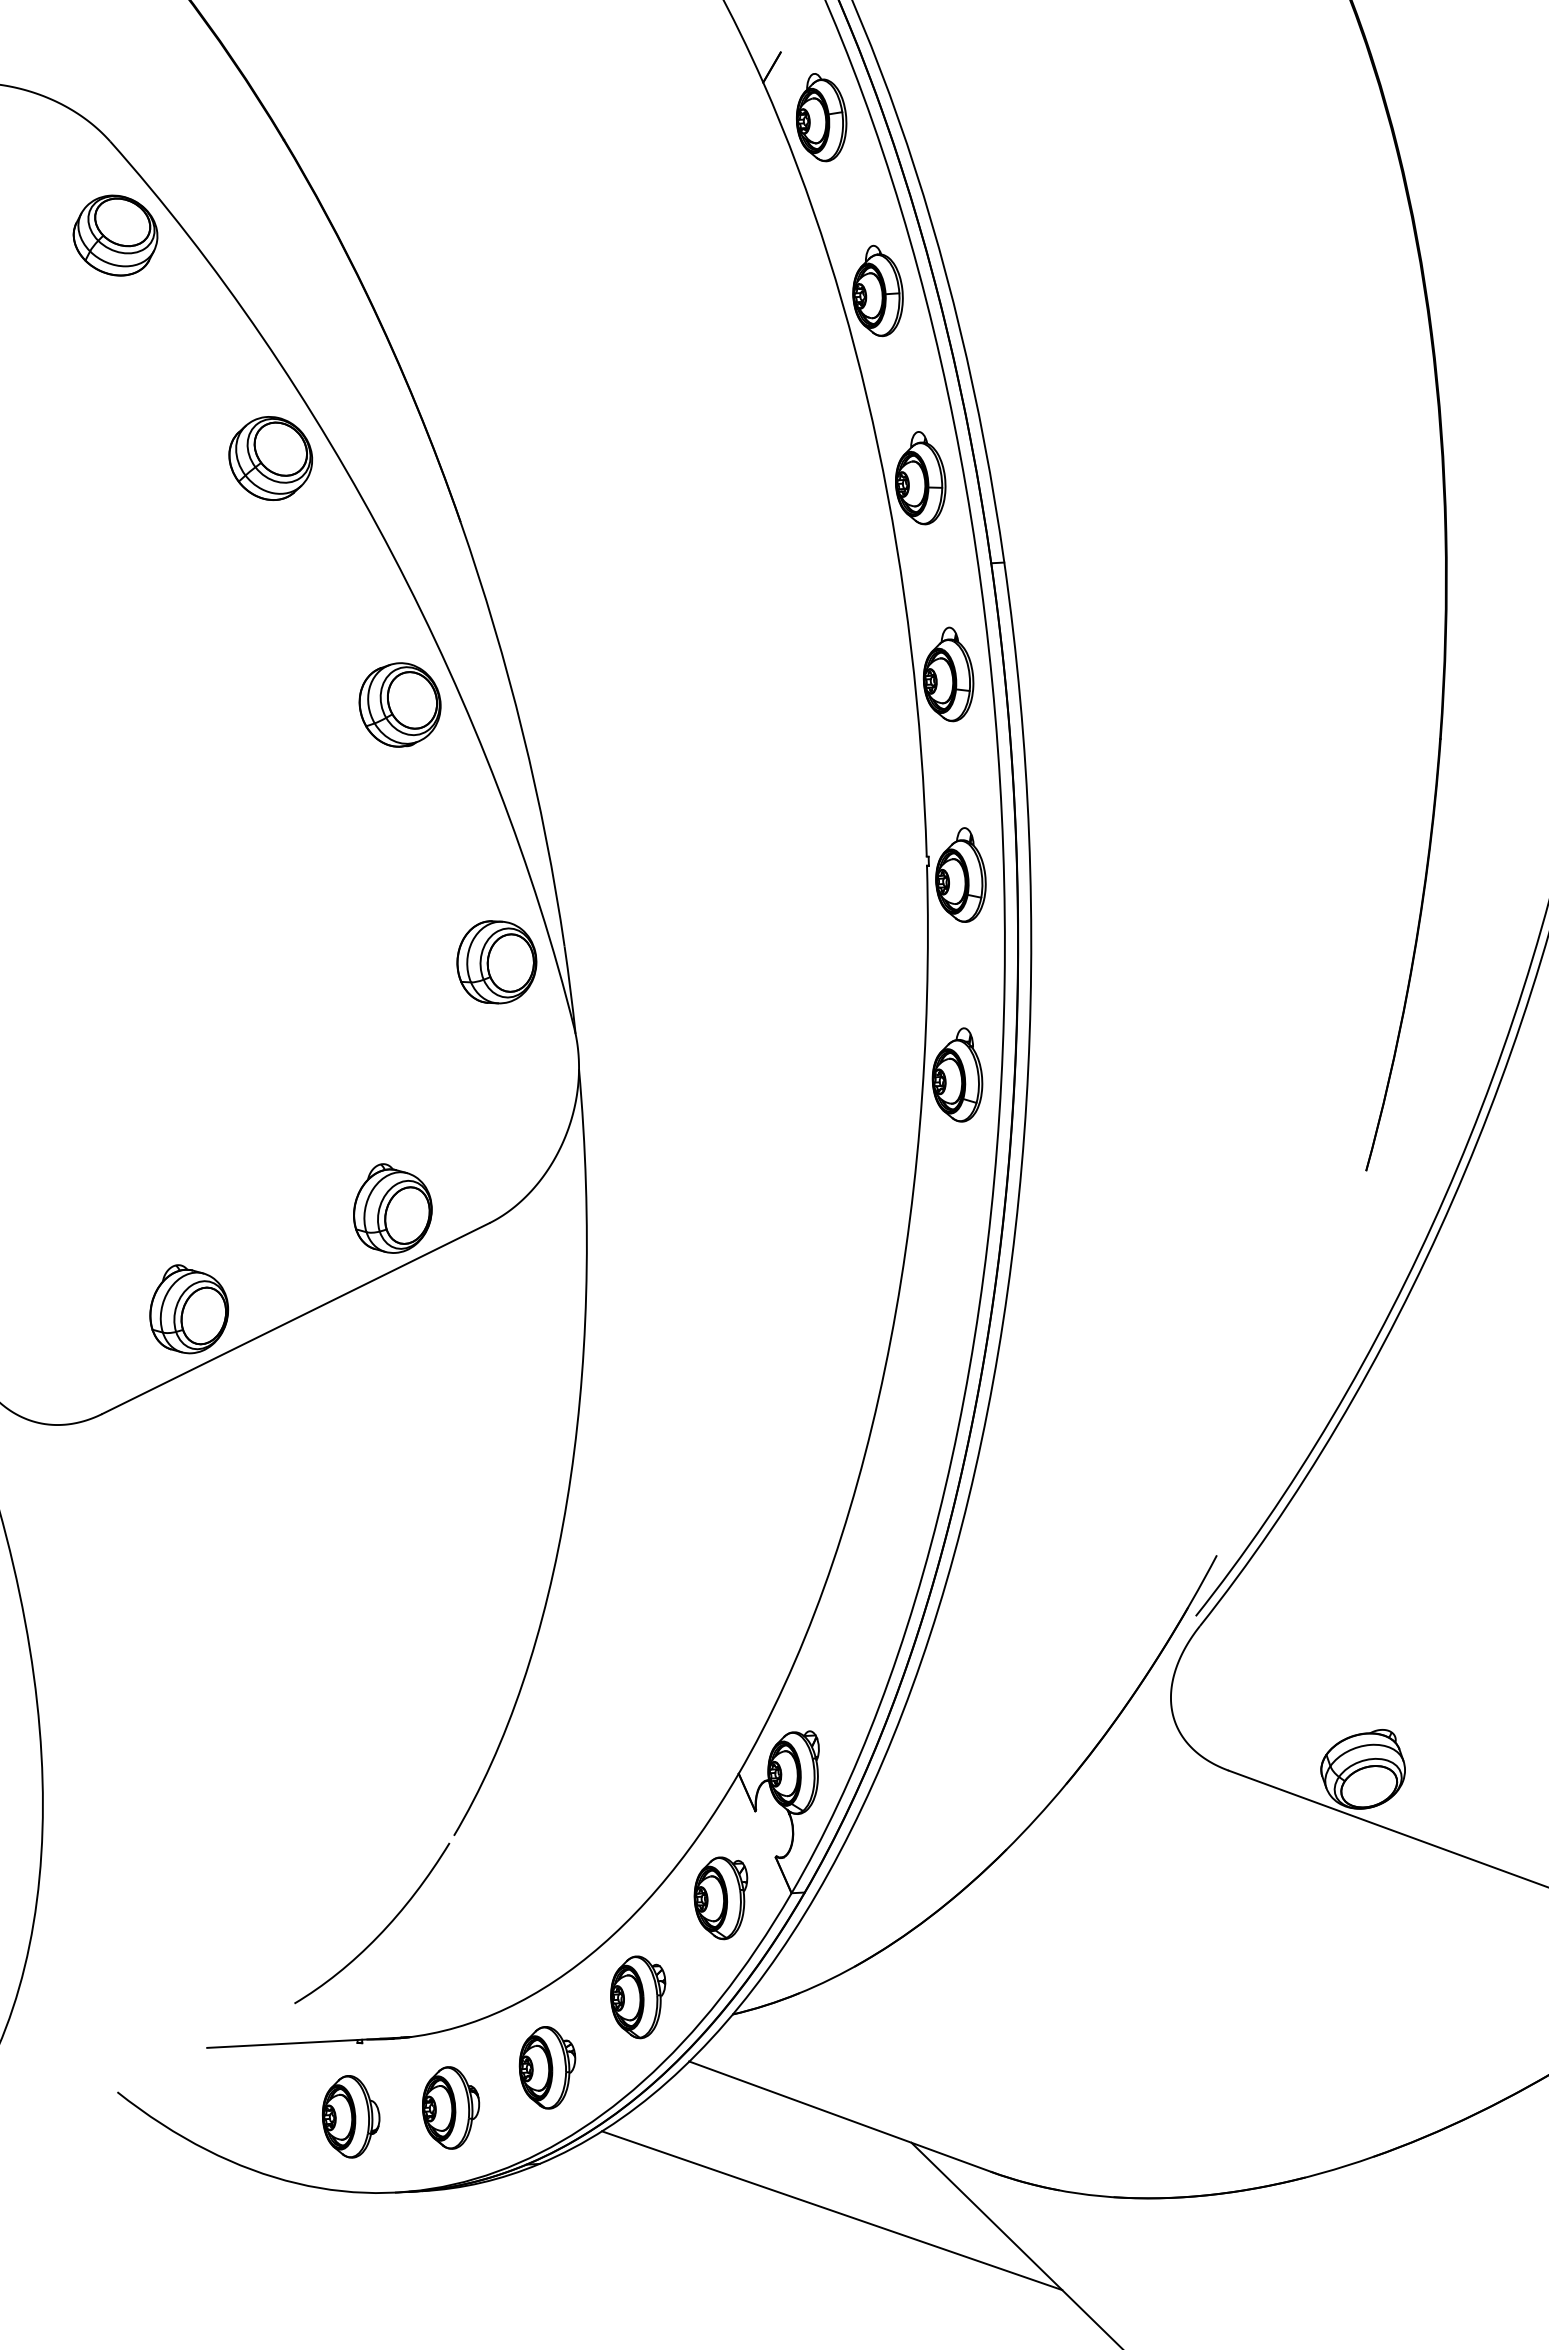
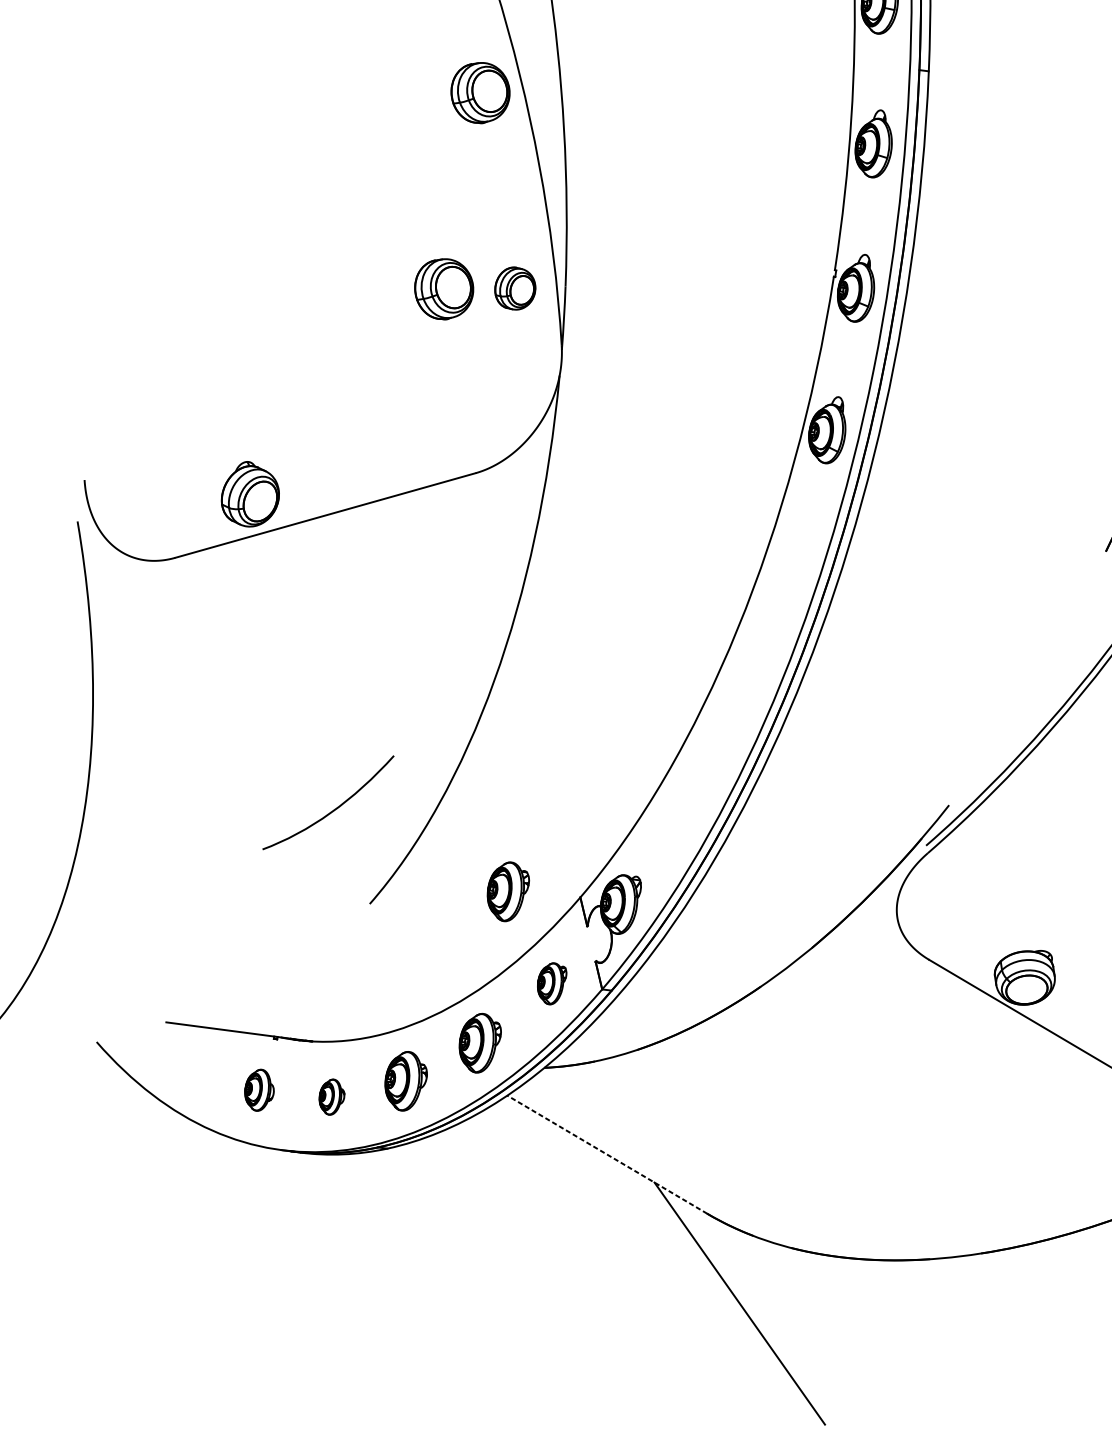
part: (496, 962) -> (515, 288), size x0.7
part: (399, 980) -> (443, 288), added
part: (392, 1208) -> (408, 449), removed
part: (638, 1784) -> (507, 891), added
part: (720, 1898) -> (550, 983), size x0.7
curve: (381, 1931) -> (333, 809), moved
part: (451, 2107) -> (332, 1096), size x0.6
part: (351, 2116) -> (259, 1090), size x0.7
line: (840, 2116) -> (607, 1154), solid -> dashed
line: (831, 2210) -> (588, 1220), removed

